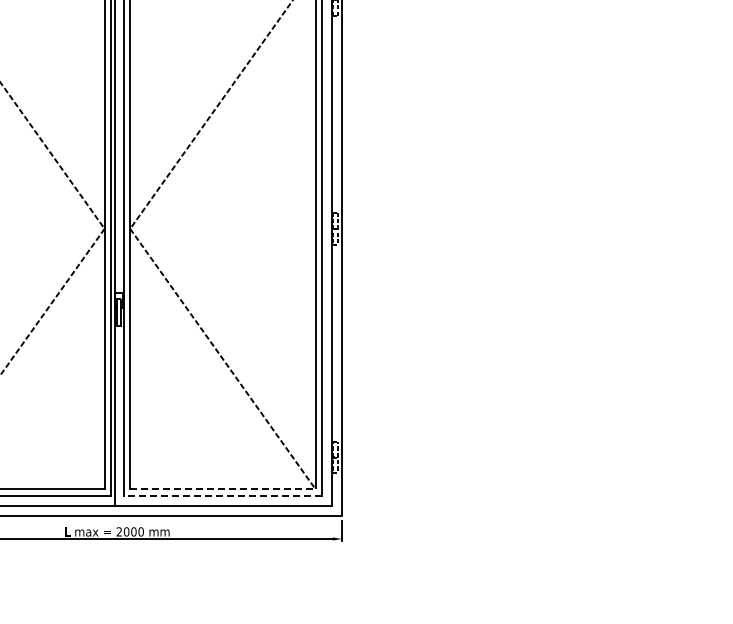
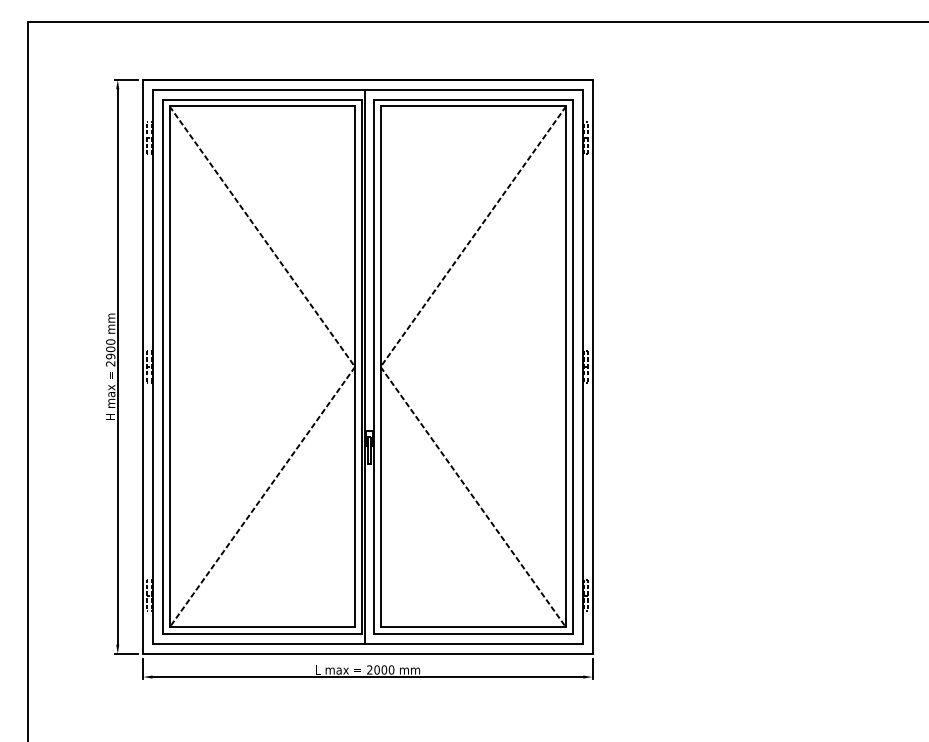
line: (223, 489) -> (473, 627), dashed -> solid
line: (222, 496) -> (472, 634), dashed -> solid

